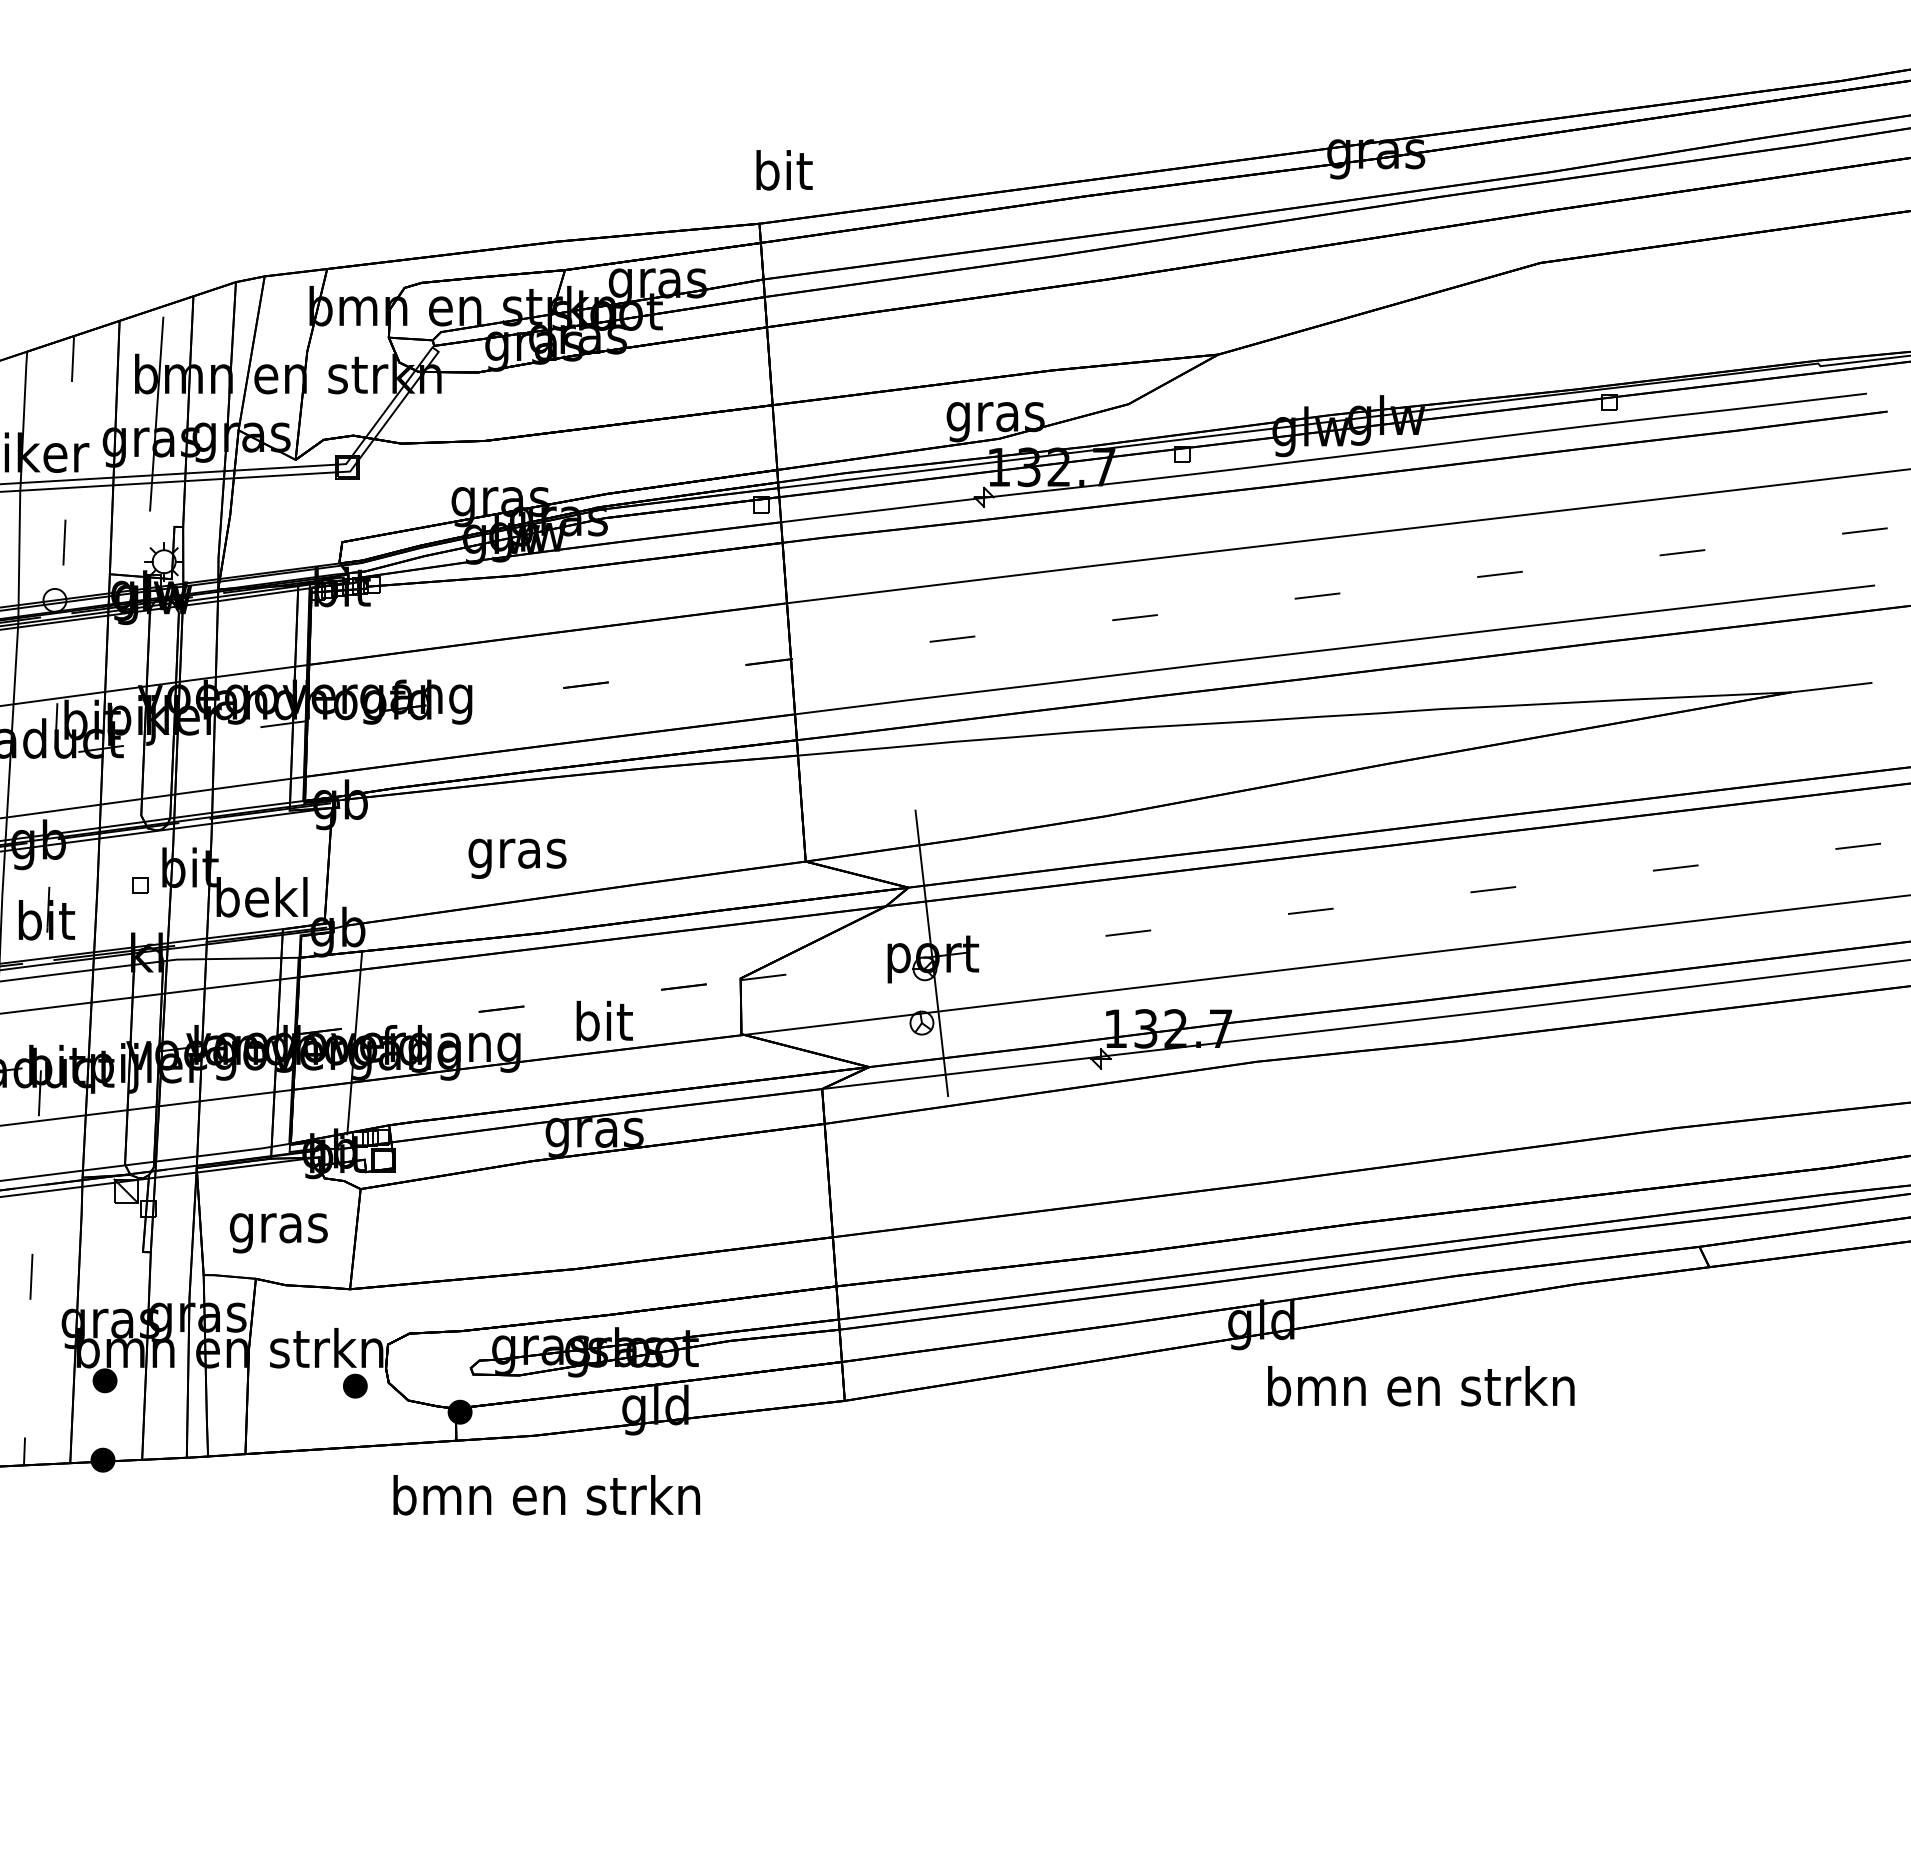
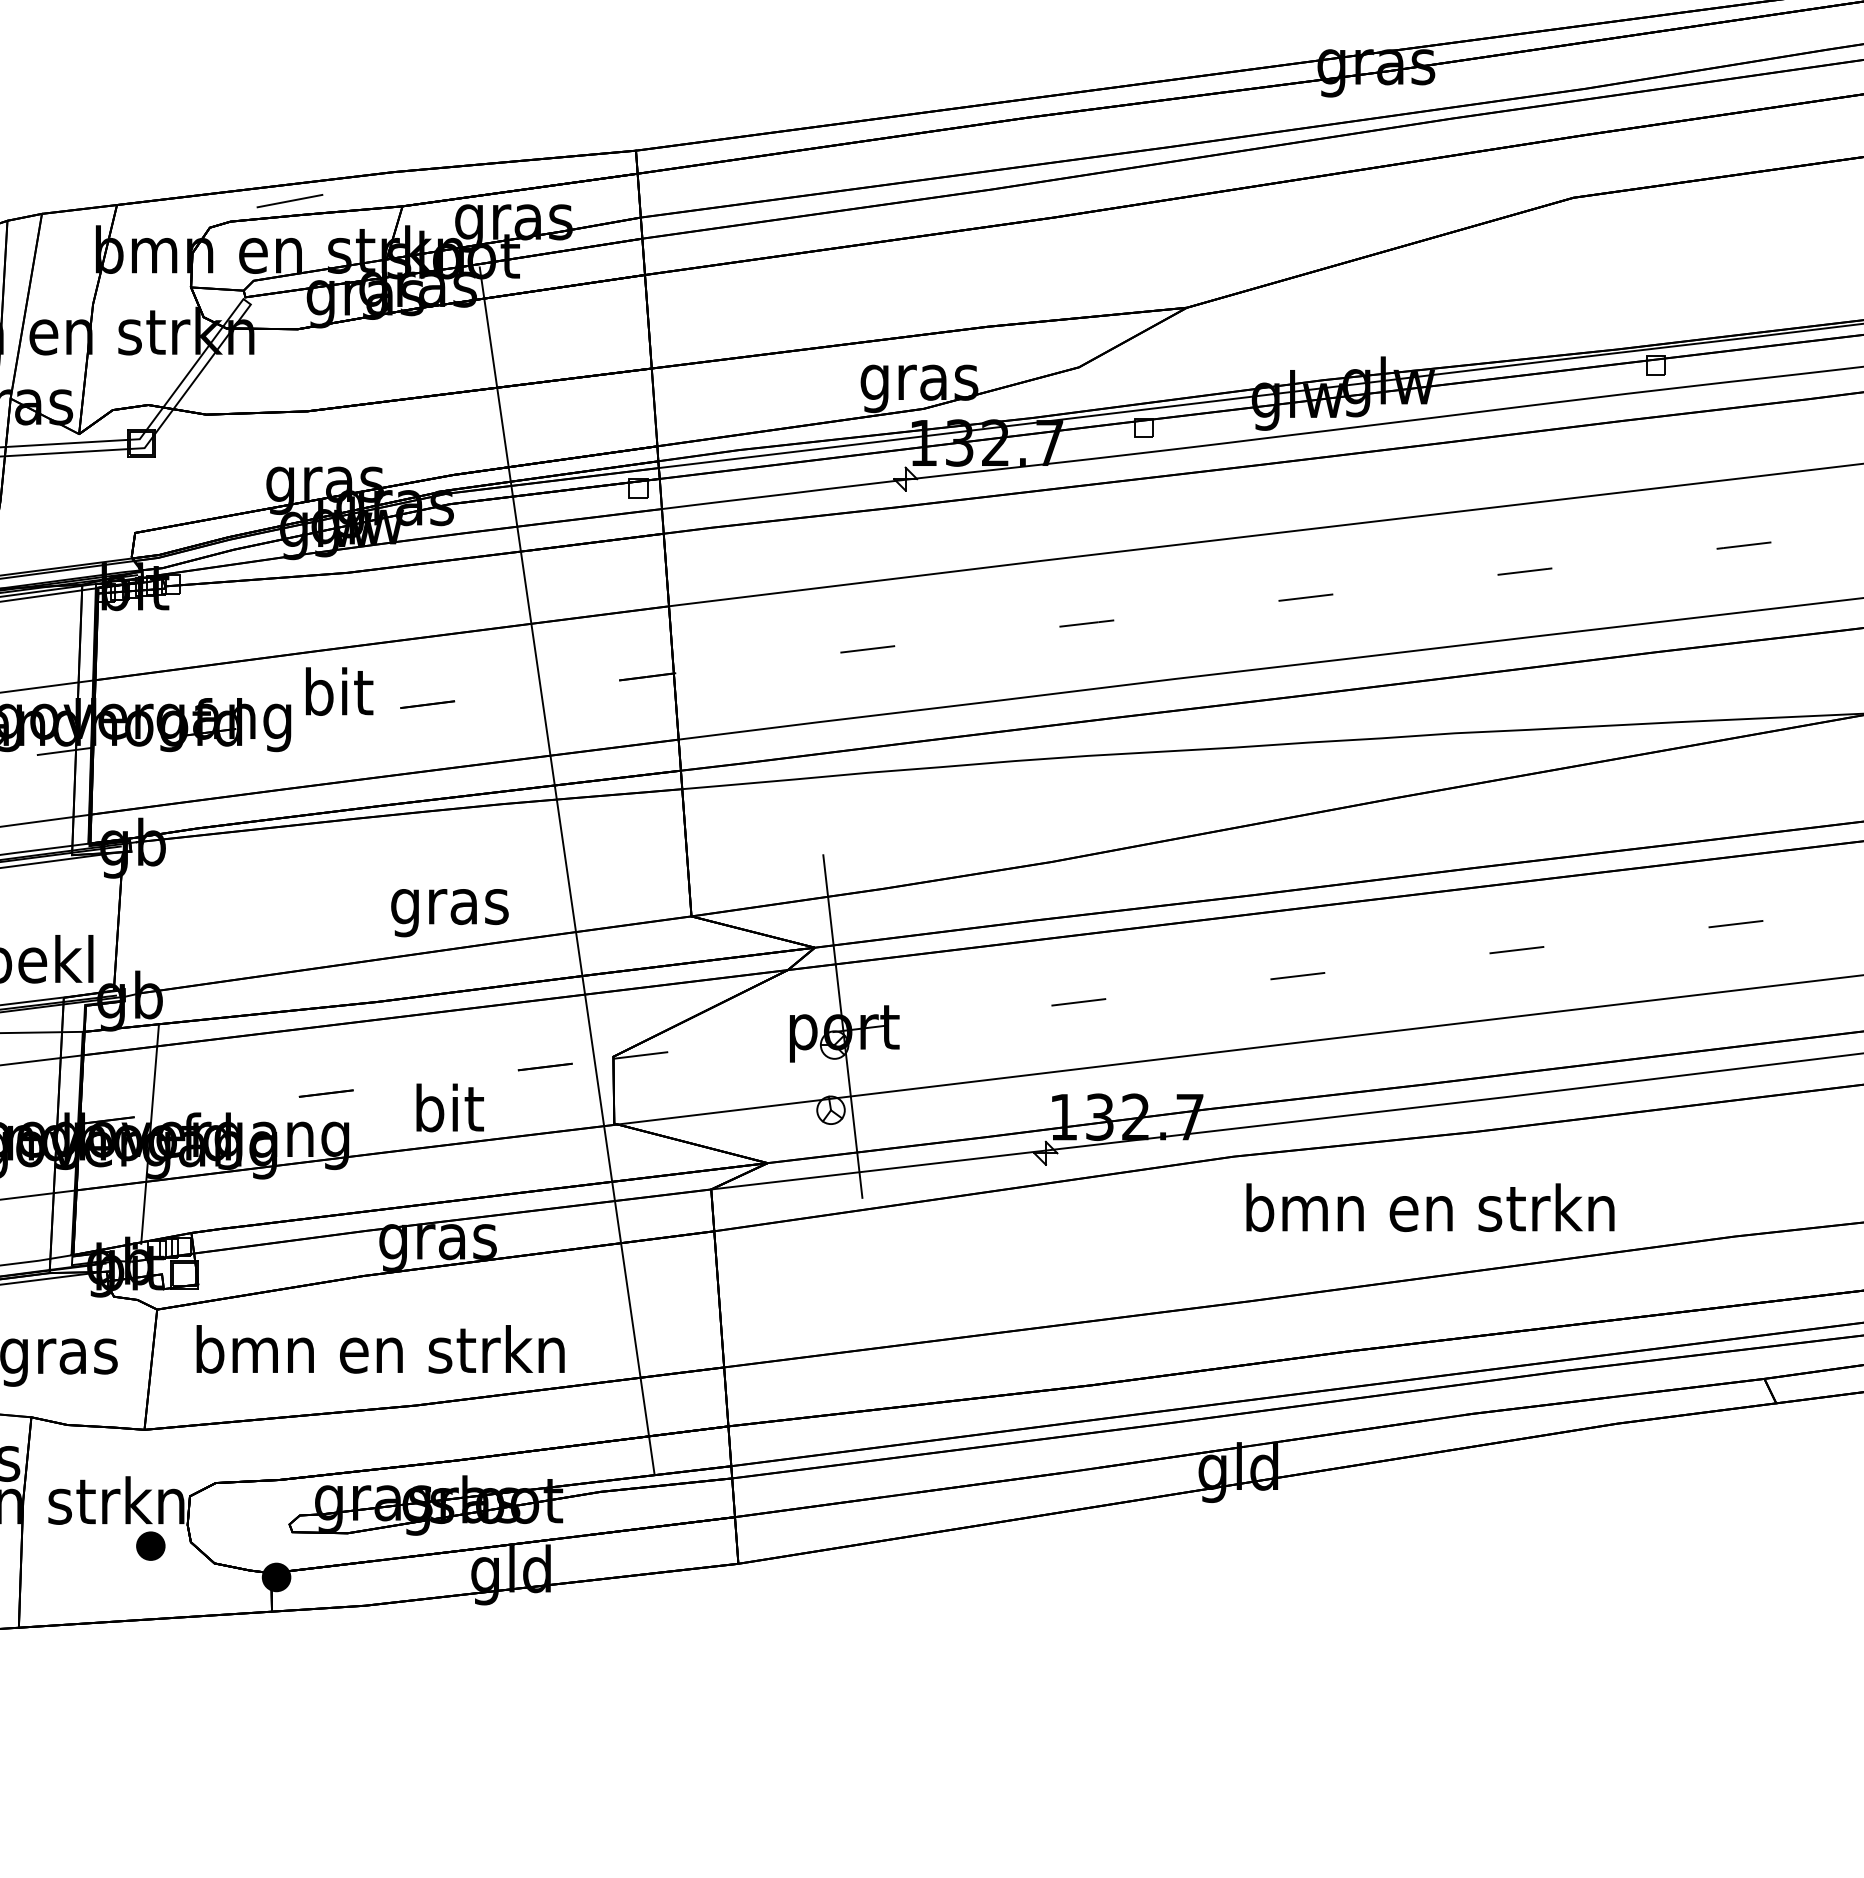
text: (784, 170) -> (339, 691), moved
line: (470, 265) -> (289, 200), added
line: (701, 823) -> (566, 870), added
text: (517, 858) -> (449, 912), moved
text: (1421, 1386) -> (1430, 1208), moved
text: (546, 1495) -> (380, 1349), moved

